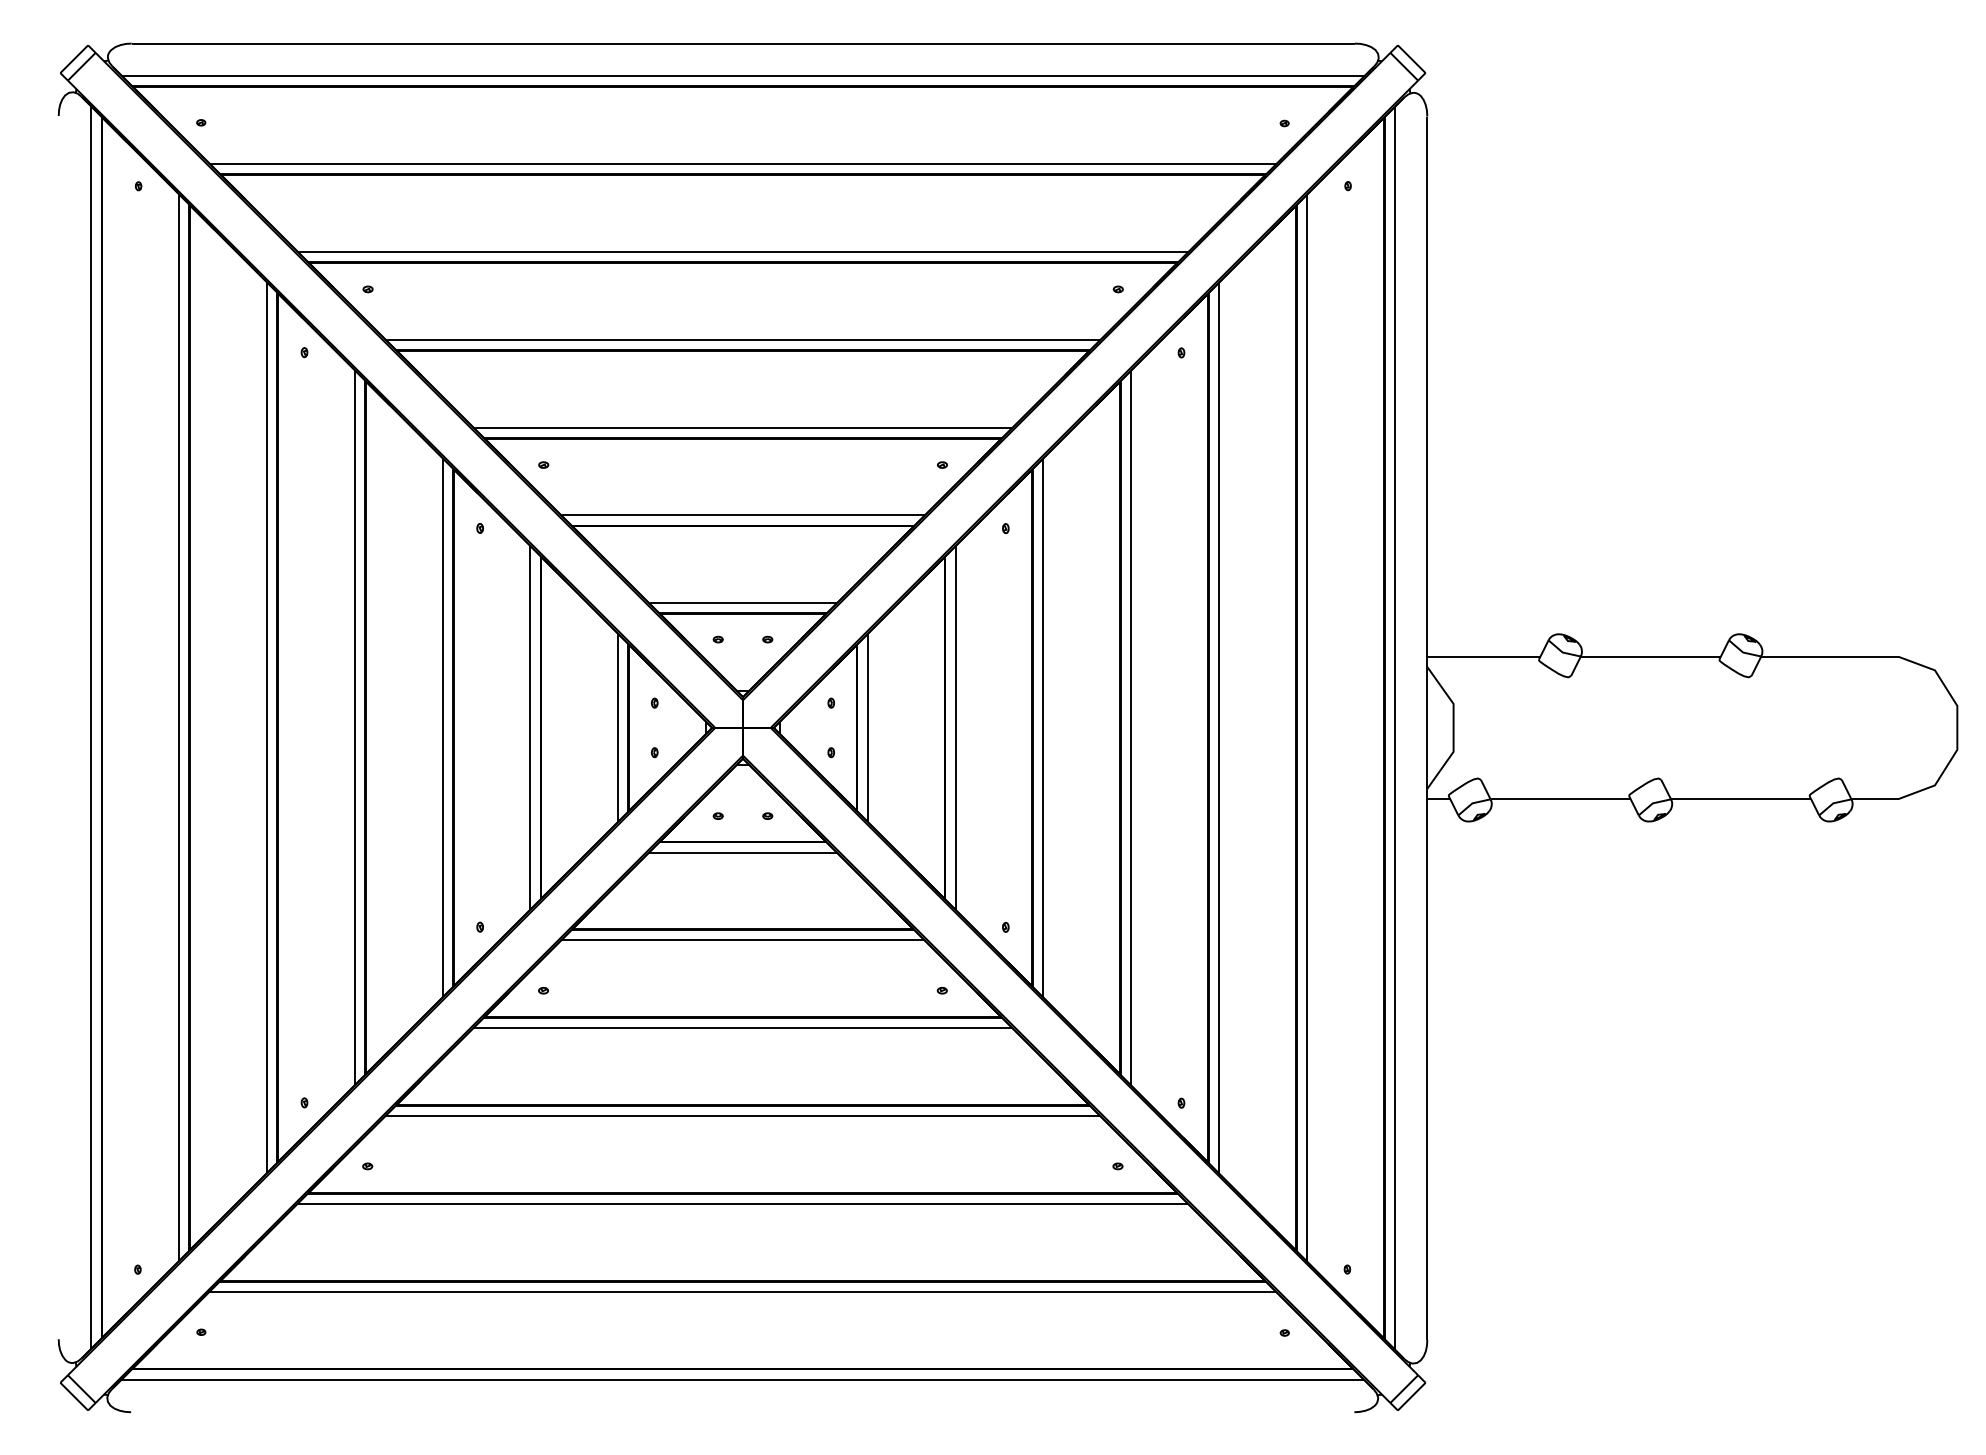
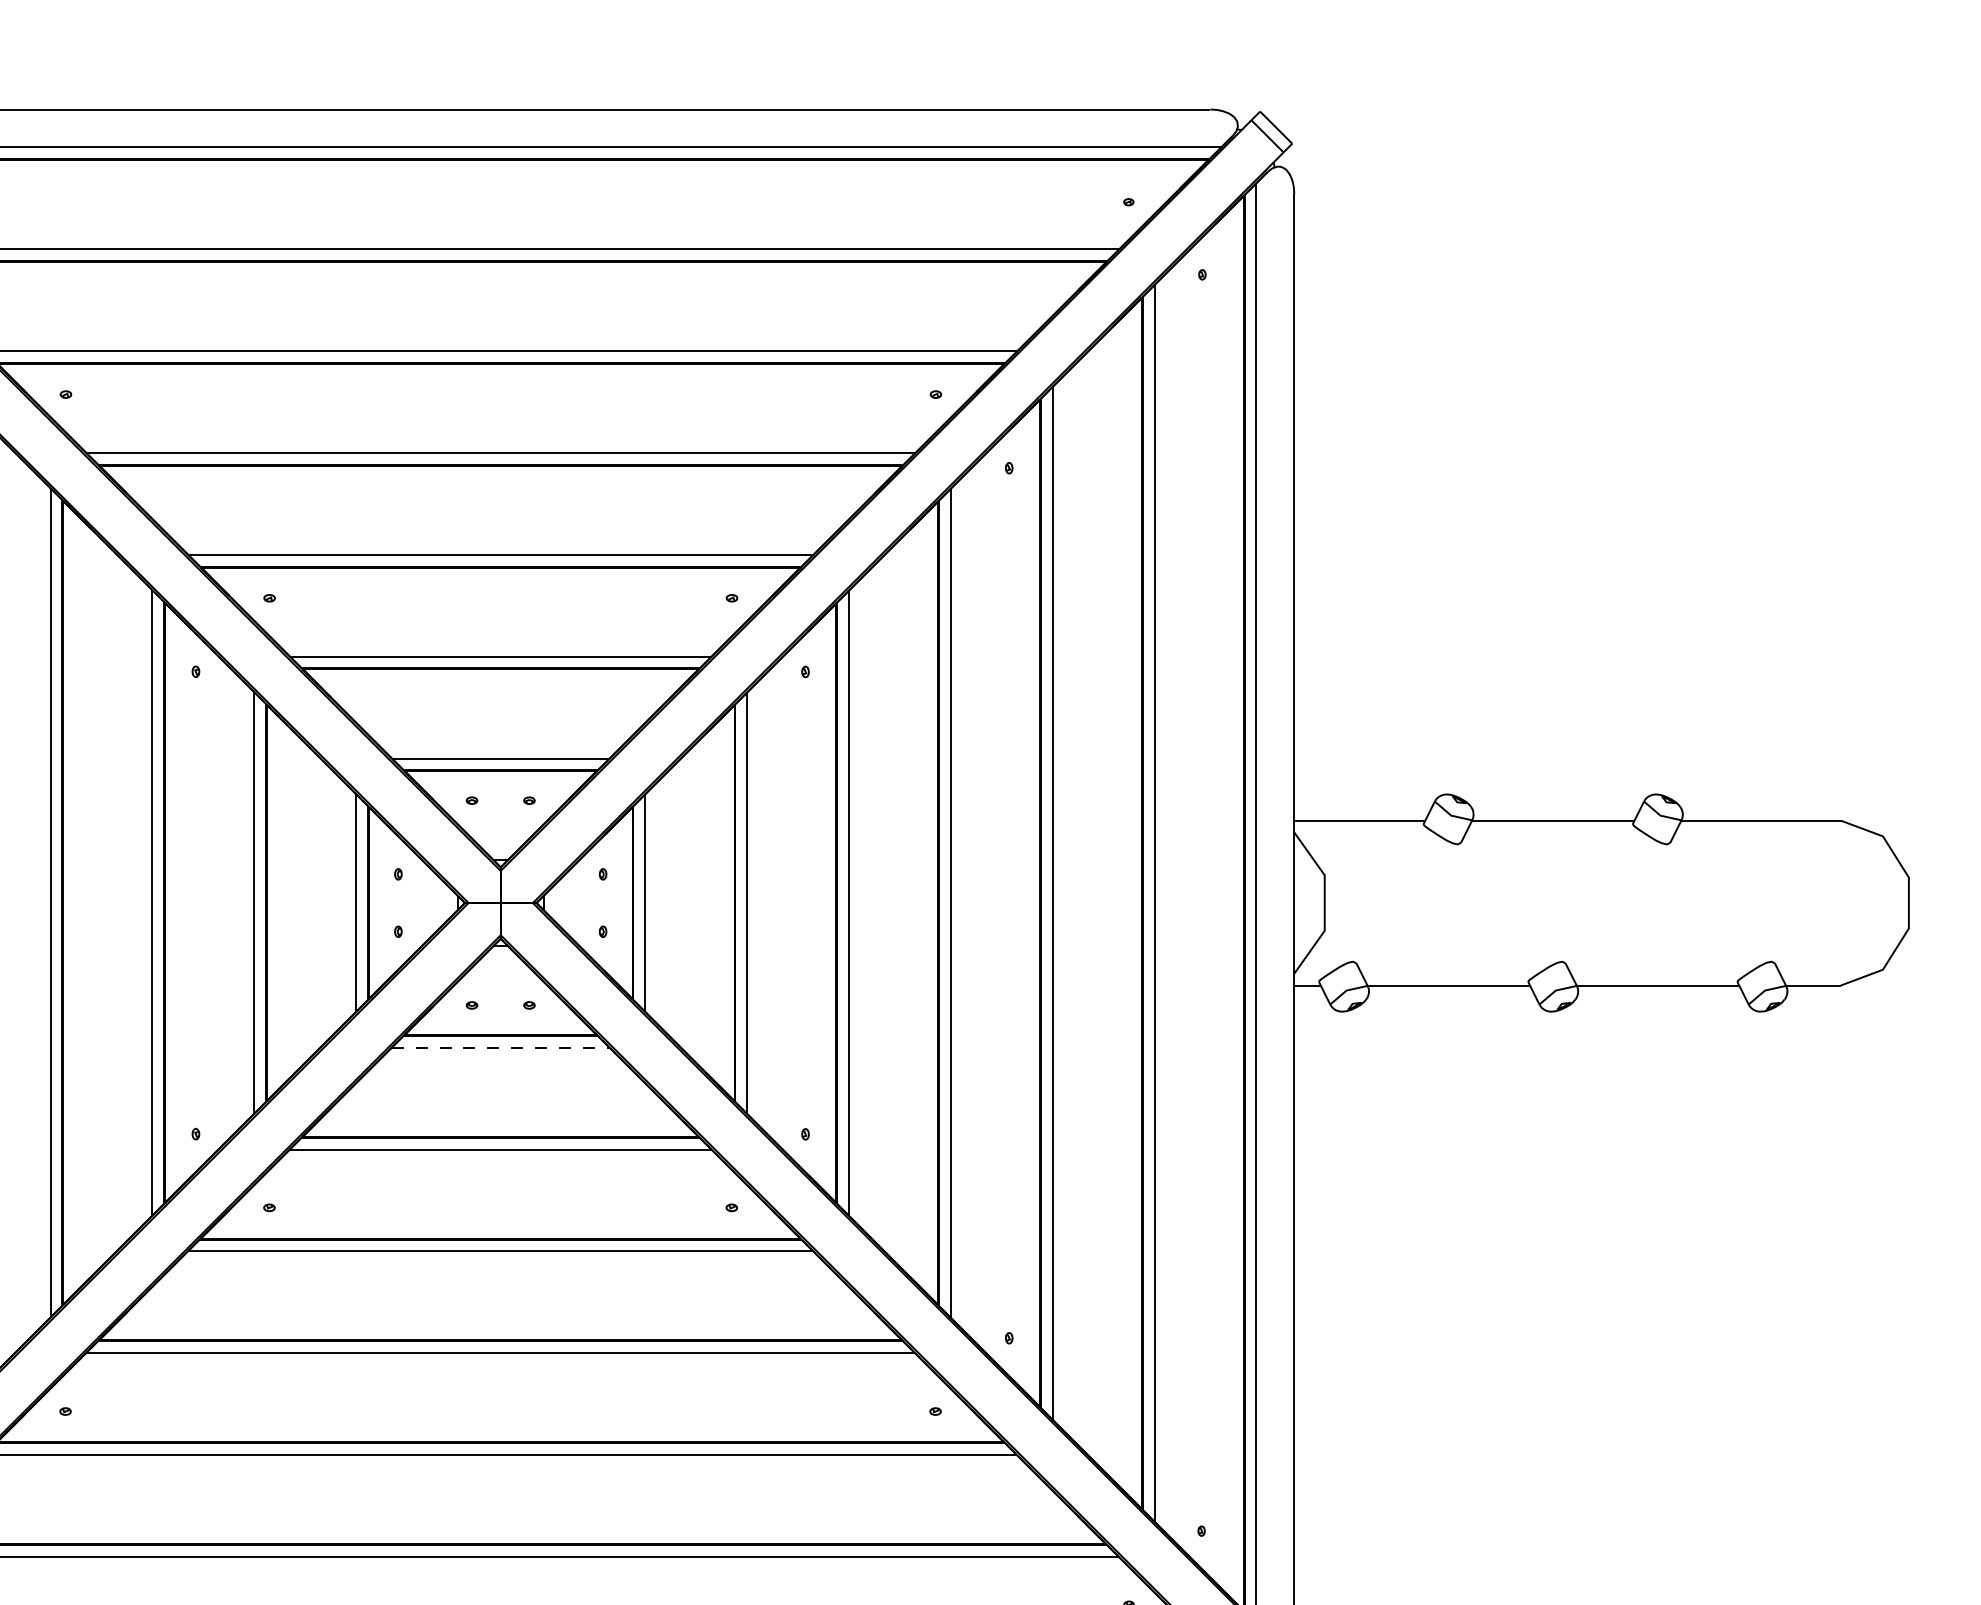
line: (742, 852) -> (500, 1047), solid -> dashed

